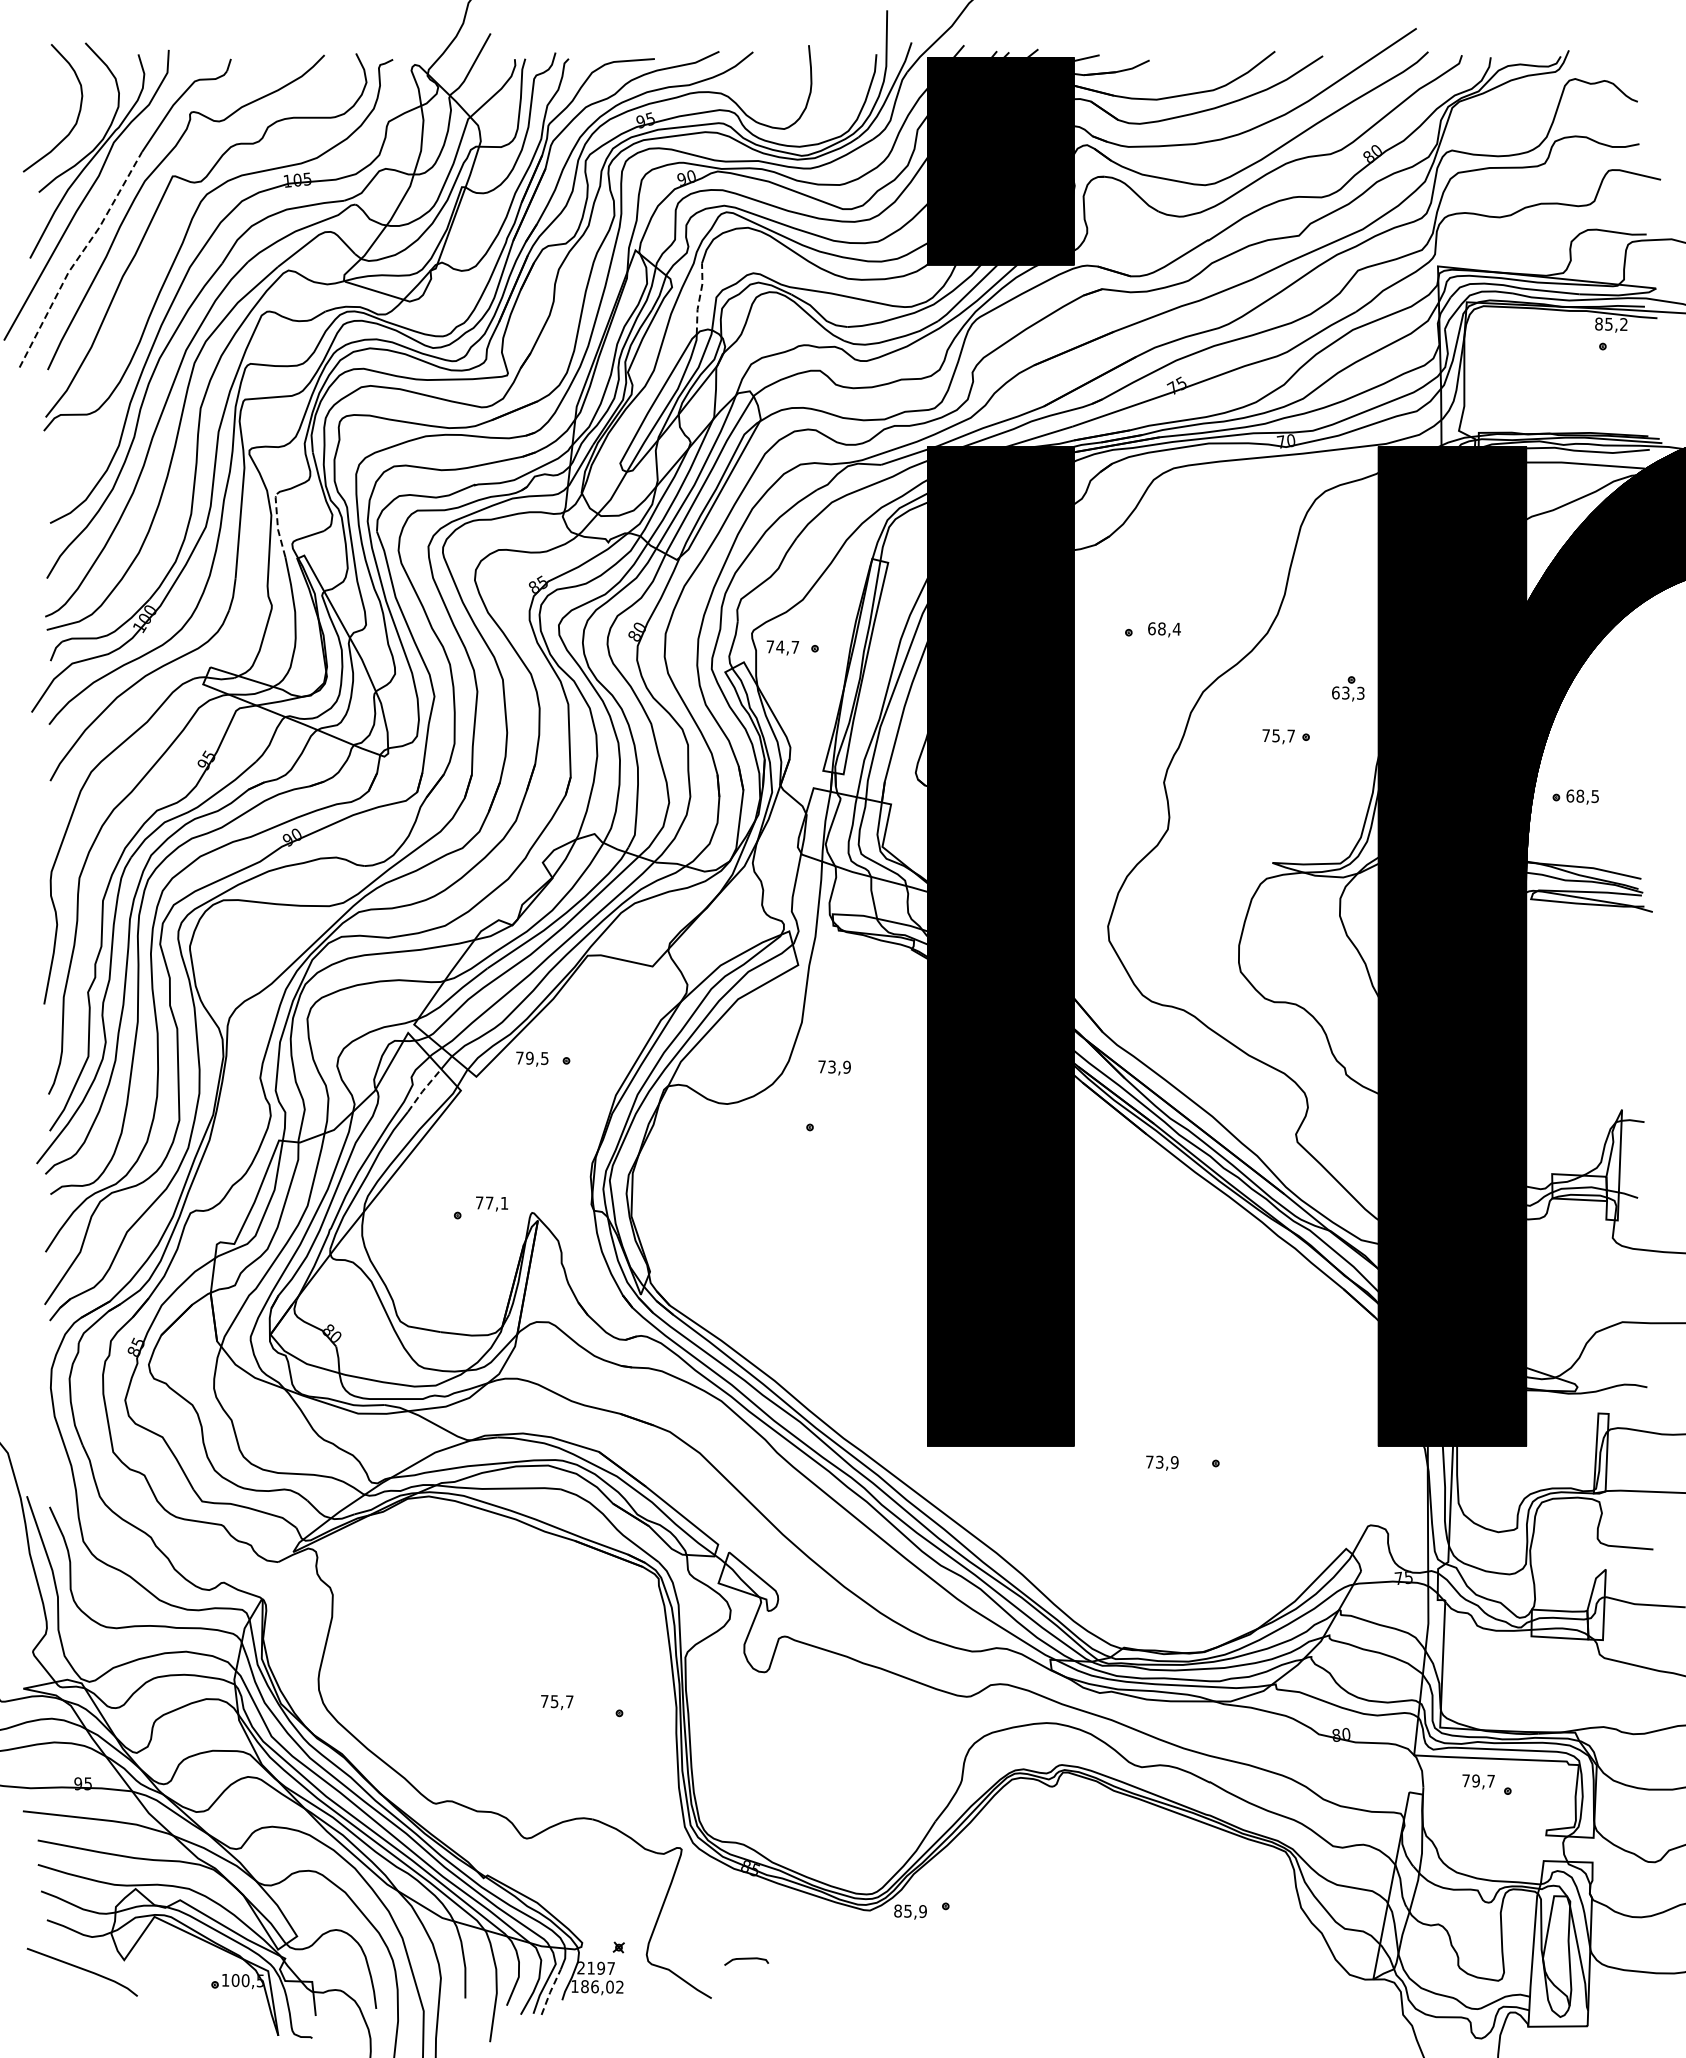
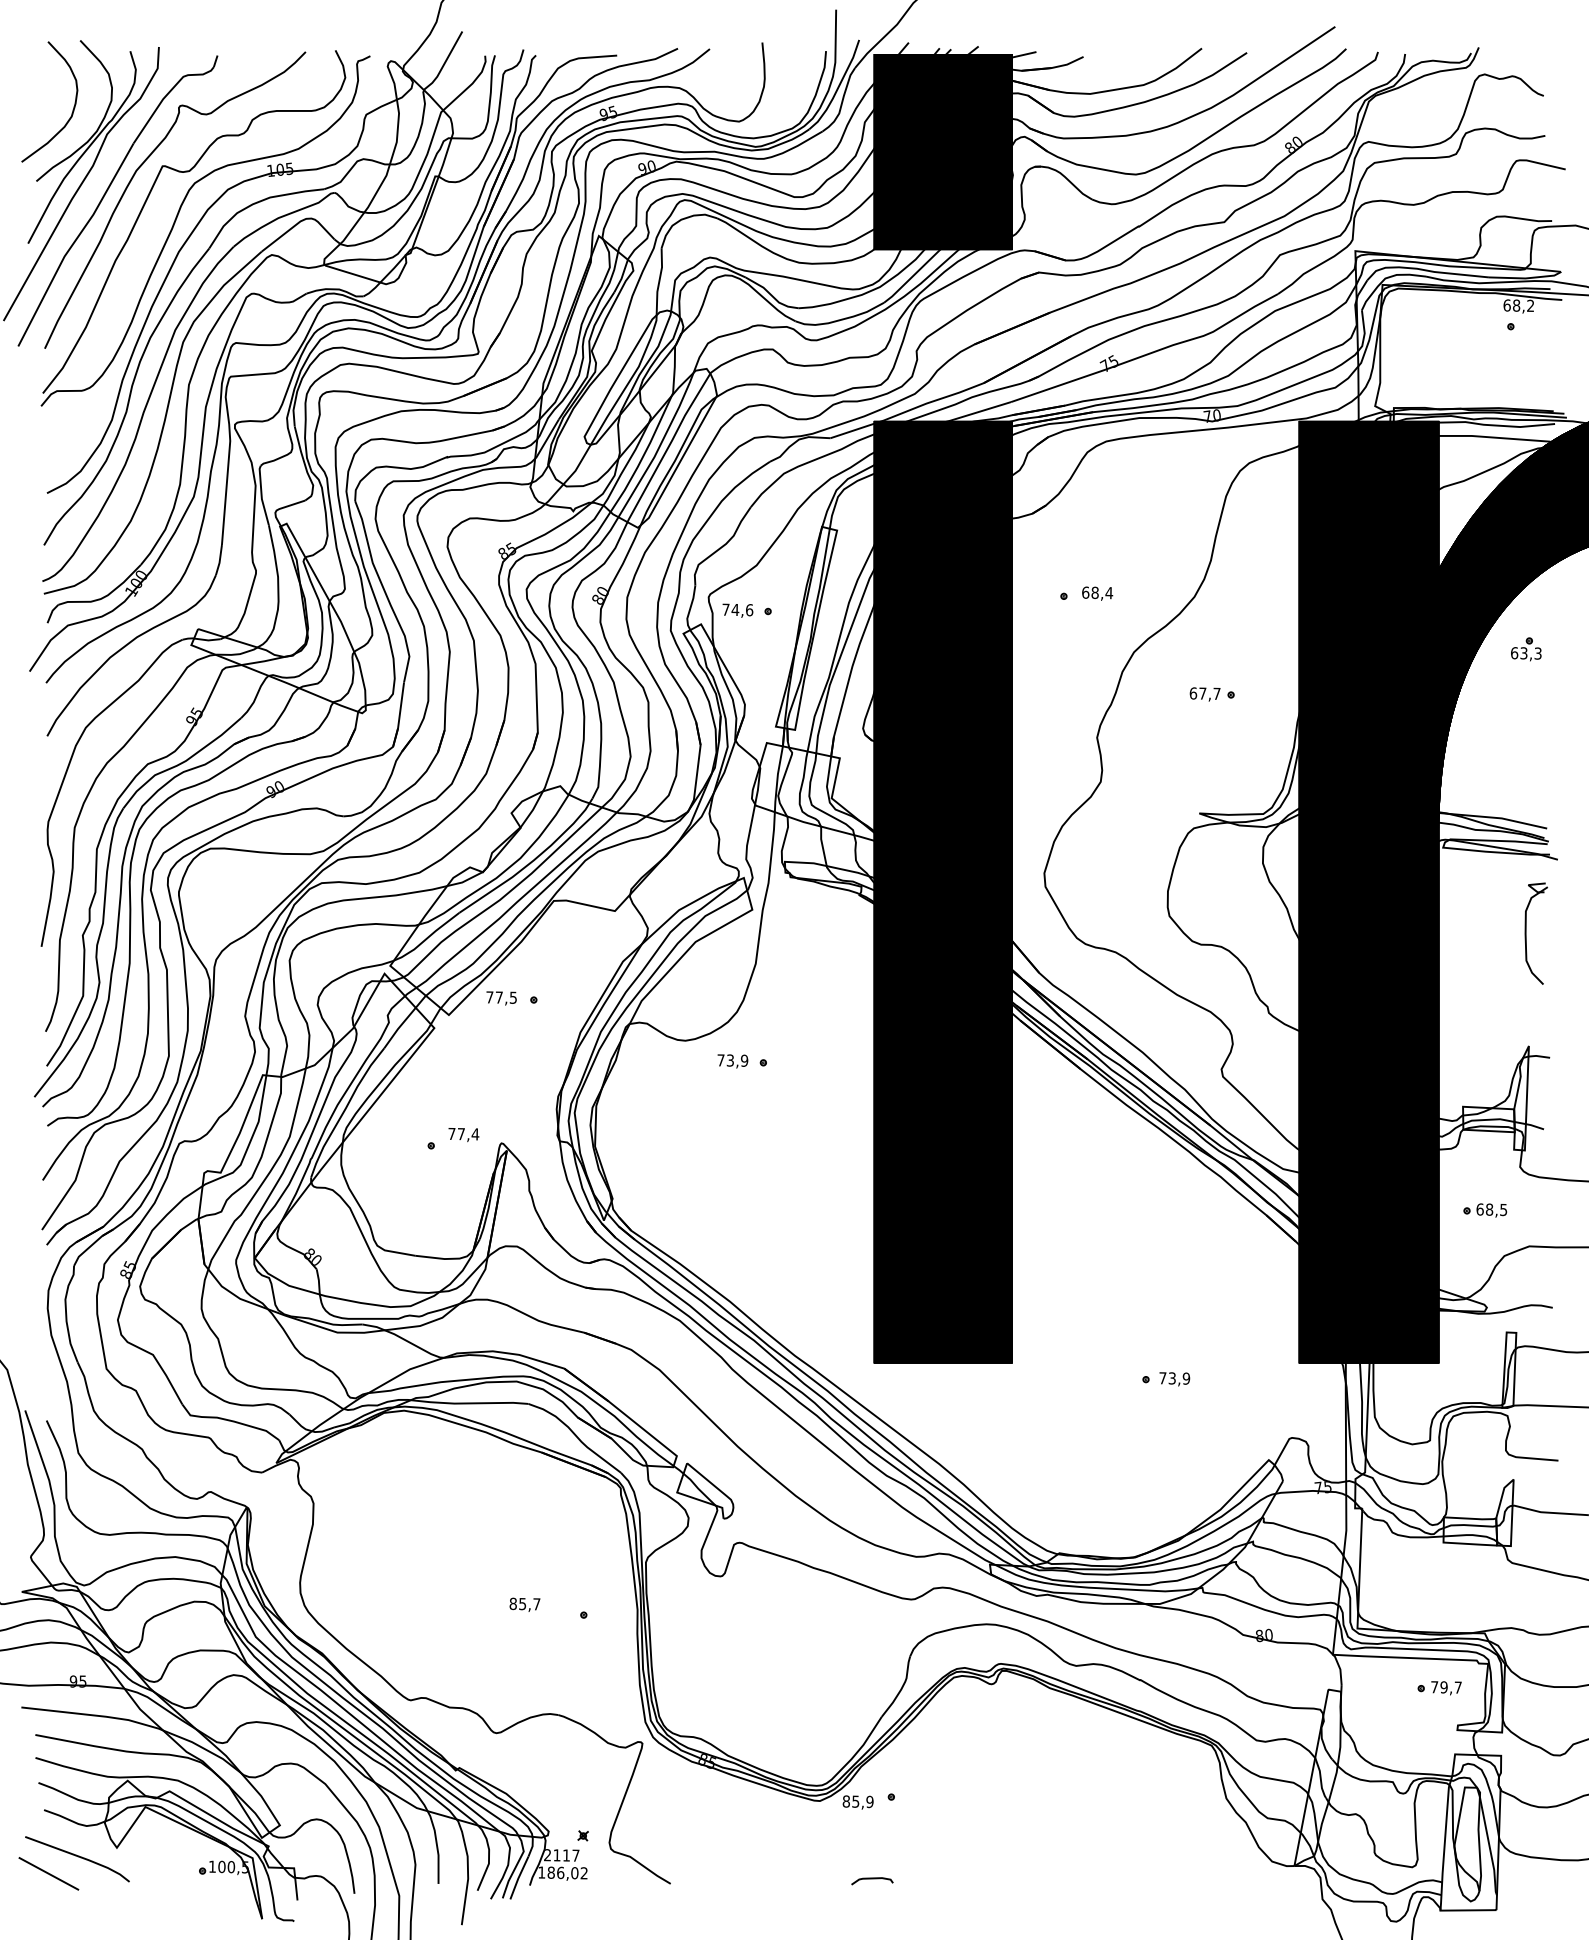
line: (78, 258) -> (73, 243), dashed -> solid
line: (699, 298) -> (659, 281), dashed -> solid
text: (1603, 323) -> (1511, 304), 85,2 -> 68,2
line: (277, 525) -> (261, 495), dashed -> solid
text: (795, 646) -> (749, 609), 74,7 -> 74,6
part: (1348, 688) -> (1526, 649), moved
text: (1270, 735) -> (1197, 693), 75,7 -> 67,7
part: (1575, 796) -> (1485, 1209), moved
part: (1619, 990) -> (1526, 933), added
text: (529, 1057) -> (498, 996), 79,5 -> 77,5
text: (834, 1067) -> (732, 1060), moved
line: (423, 1090) -> (399, 1027), dashed -> solid
text: (504, 1203) -> (475, 1134), 77,1 -> 77,4
text: (1162, 1462) -> (1174, 1378), moved
text: (544, 1700) -> (513, 1603), 75,7 -> 85,7
text: (1478, 1781) -> (1446, 1687), moved
curve: (746, 1959) -> (872, 1879), moved
text: (601, 1967) -> (566, 1854), 2197 -> 2117
line: (52, 1987) -> (49, 1873), added
line: (550, 1991) -> (518, 1877), dashed -> solid

